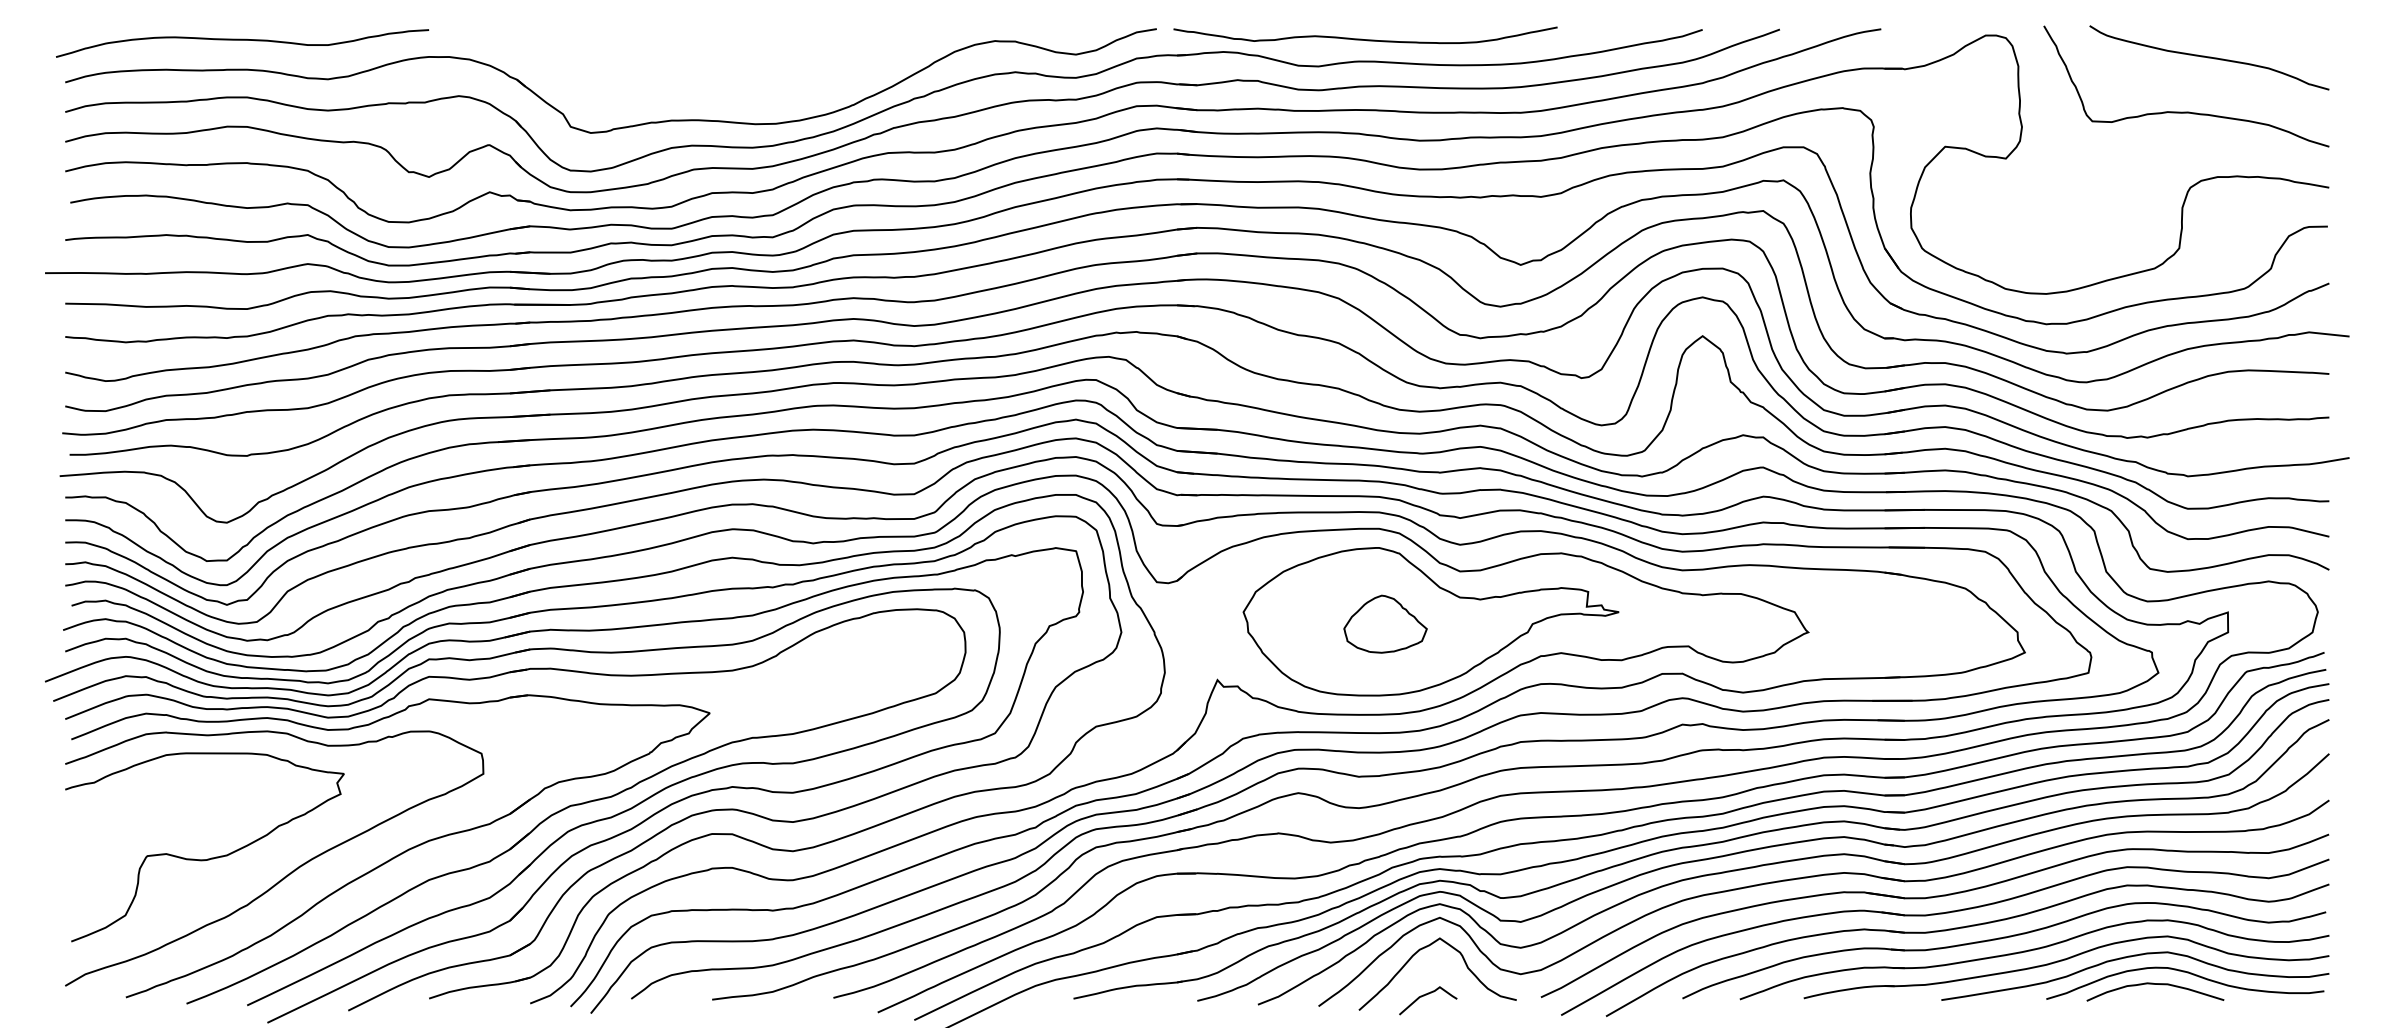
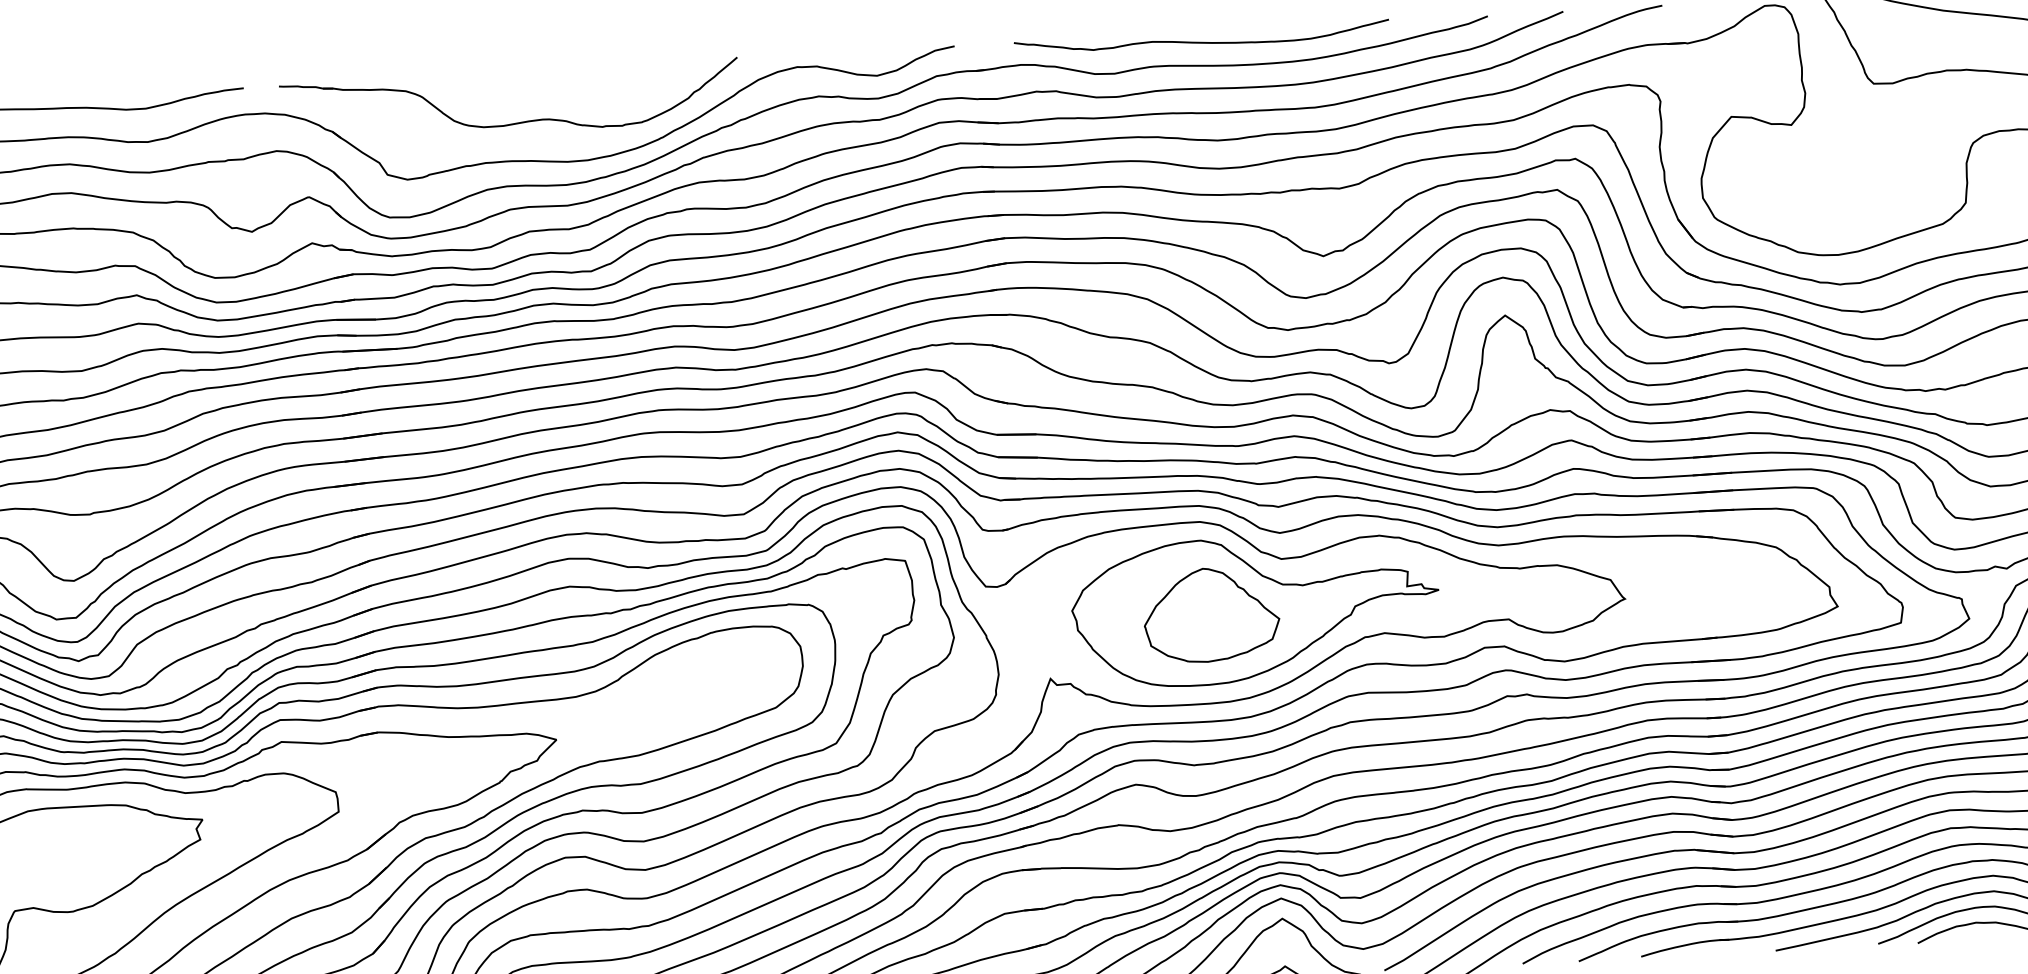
curve: (1365, 39) -> (1202, 42), moved
part: (700, 81) -> (511, 123), added
part: (1385, 623) -> (1211, 614), size x1.67

